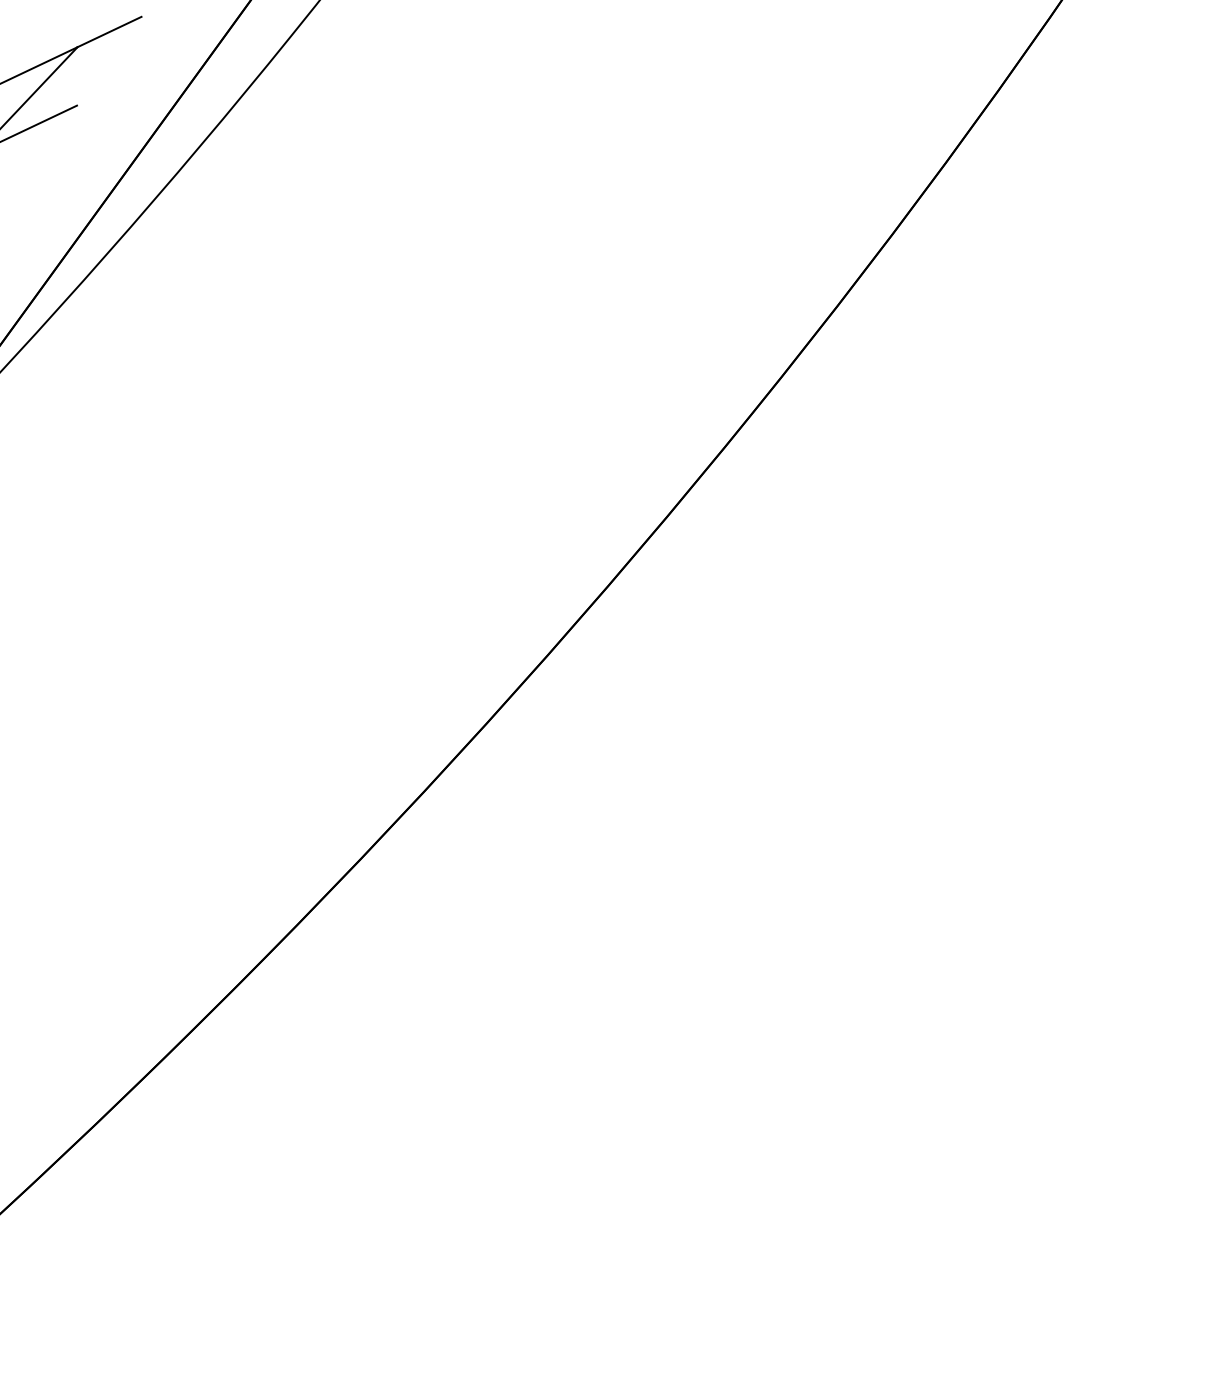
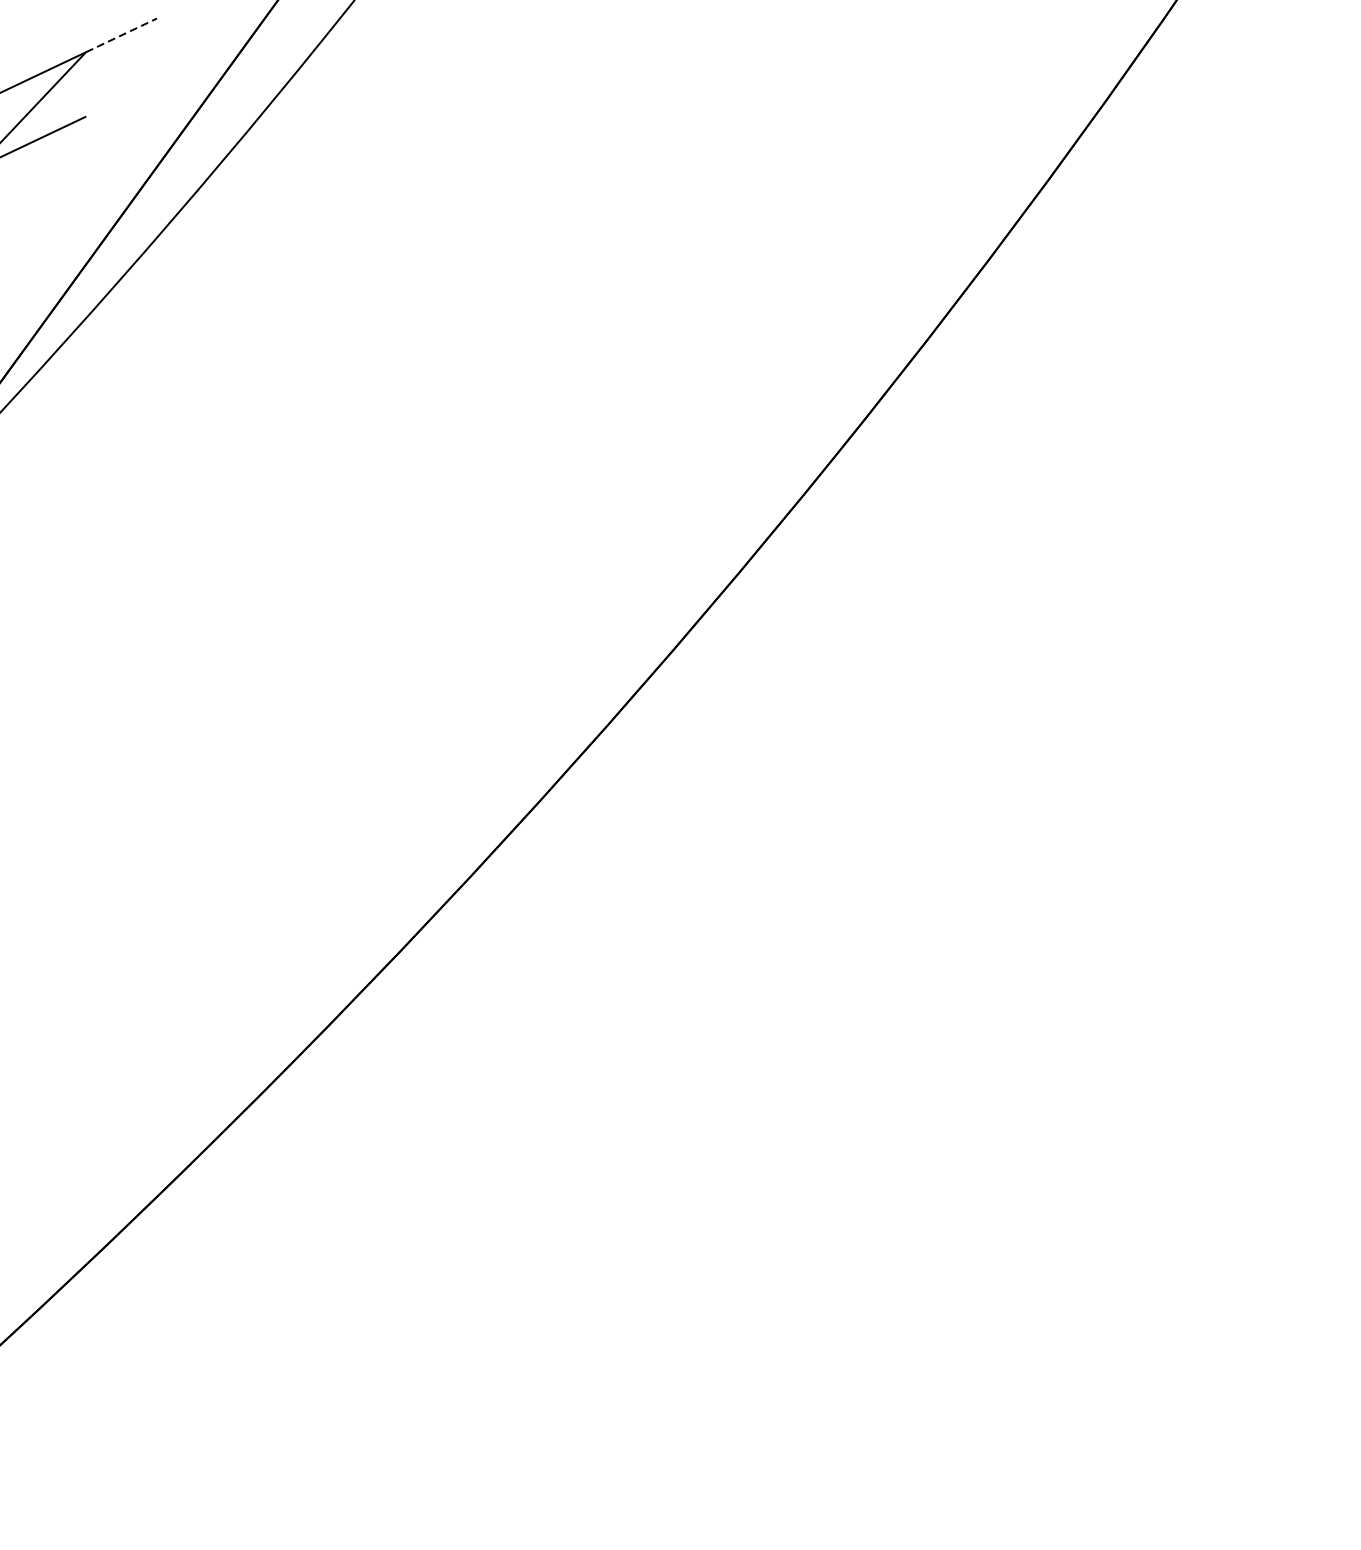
line: (109, 31) -> (121, 34), solid -> dashed

